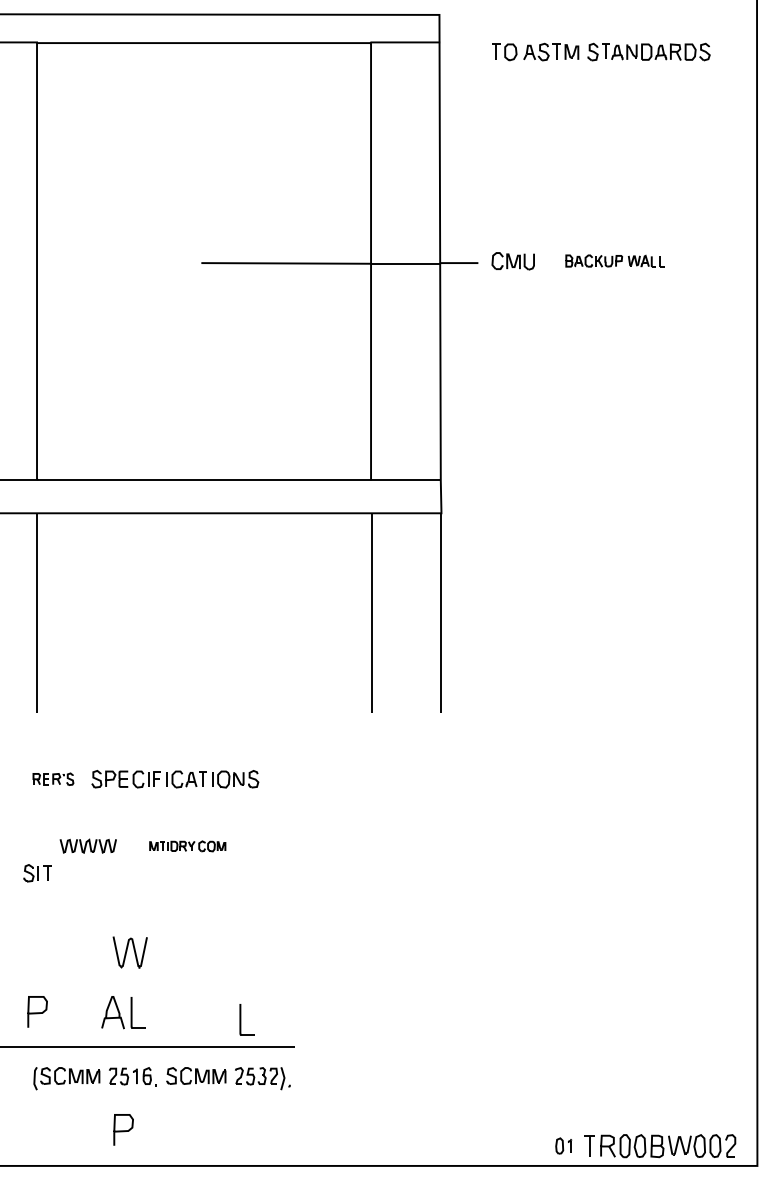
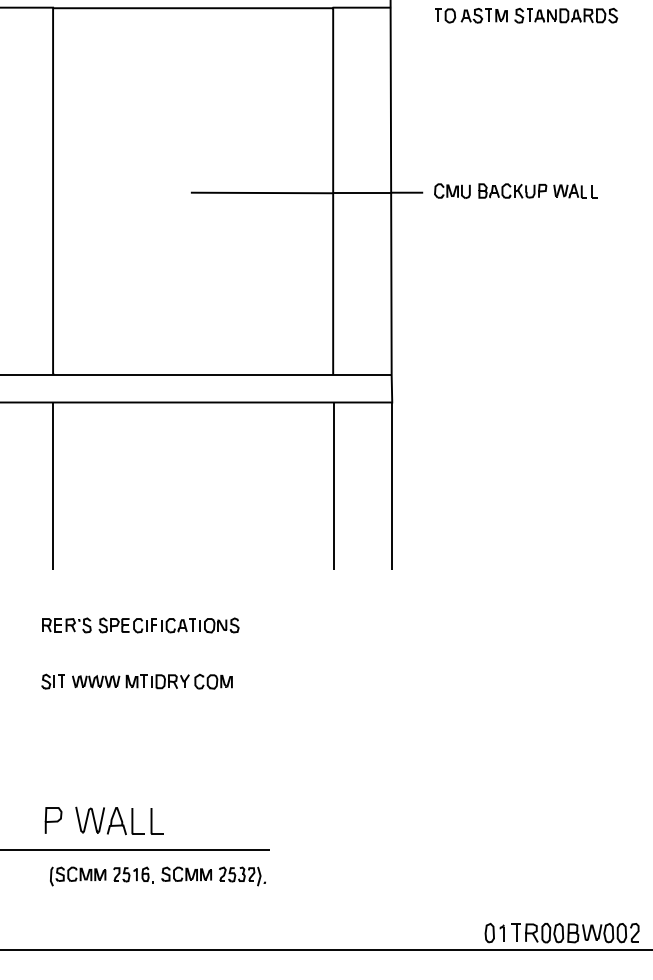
part: (614, 260) -> (537, 190), size x1.43
part: (53, 779) -> (66, 625), size x1.43
part: (187, 846) -> (179, 681), size x1.67
part: (37, 873) -> (53, 681), moved
part: (129, 952) -> (89, 820), moved
part: (246, 1019) -> (156, 821), moved
curve: (123, 1130) -> (125, 920), removed
part: (563, 1145) -> (494, 932), size x1.43

